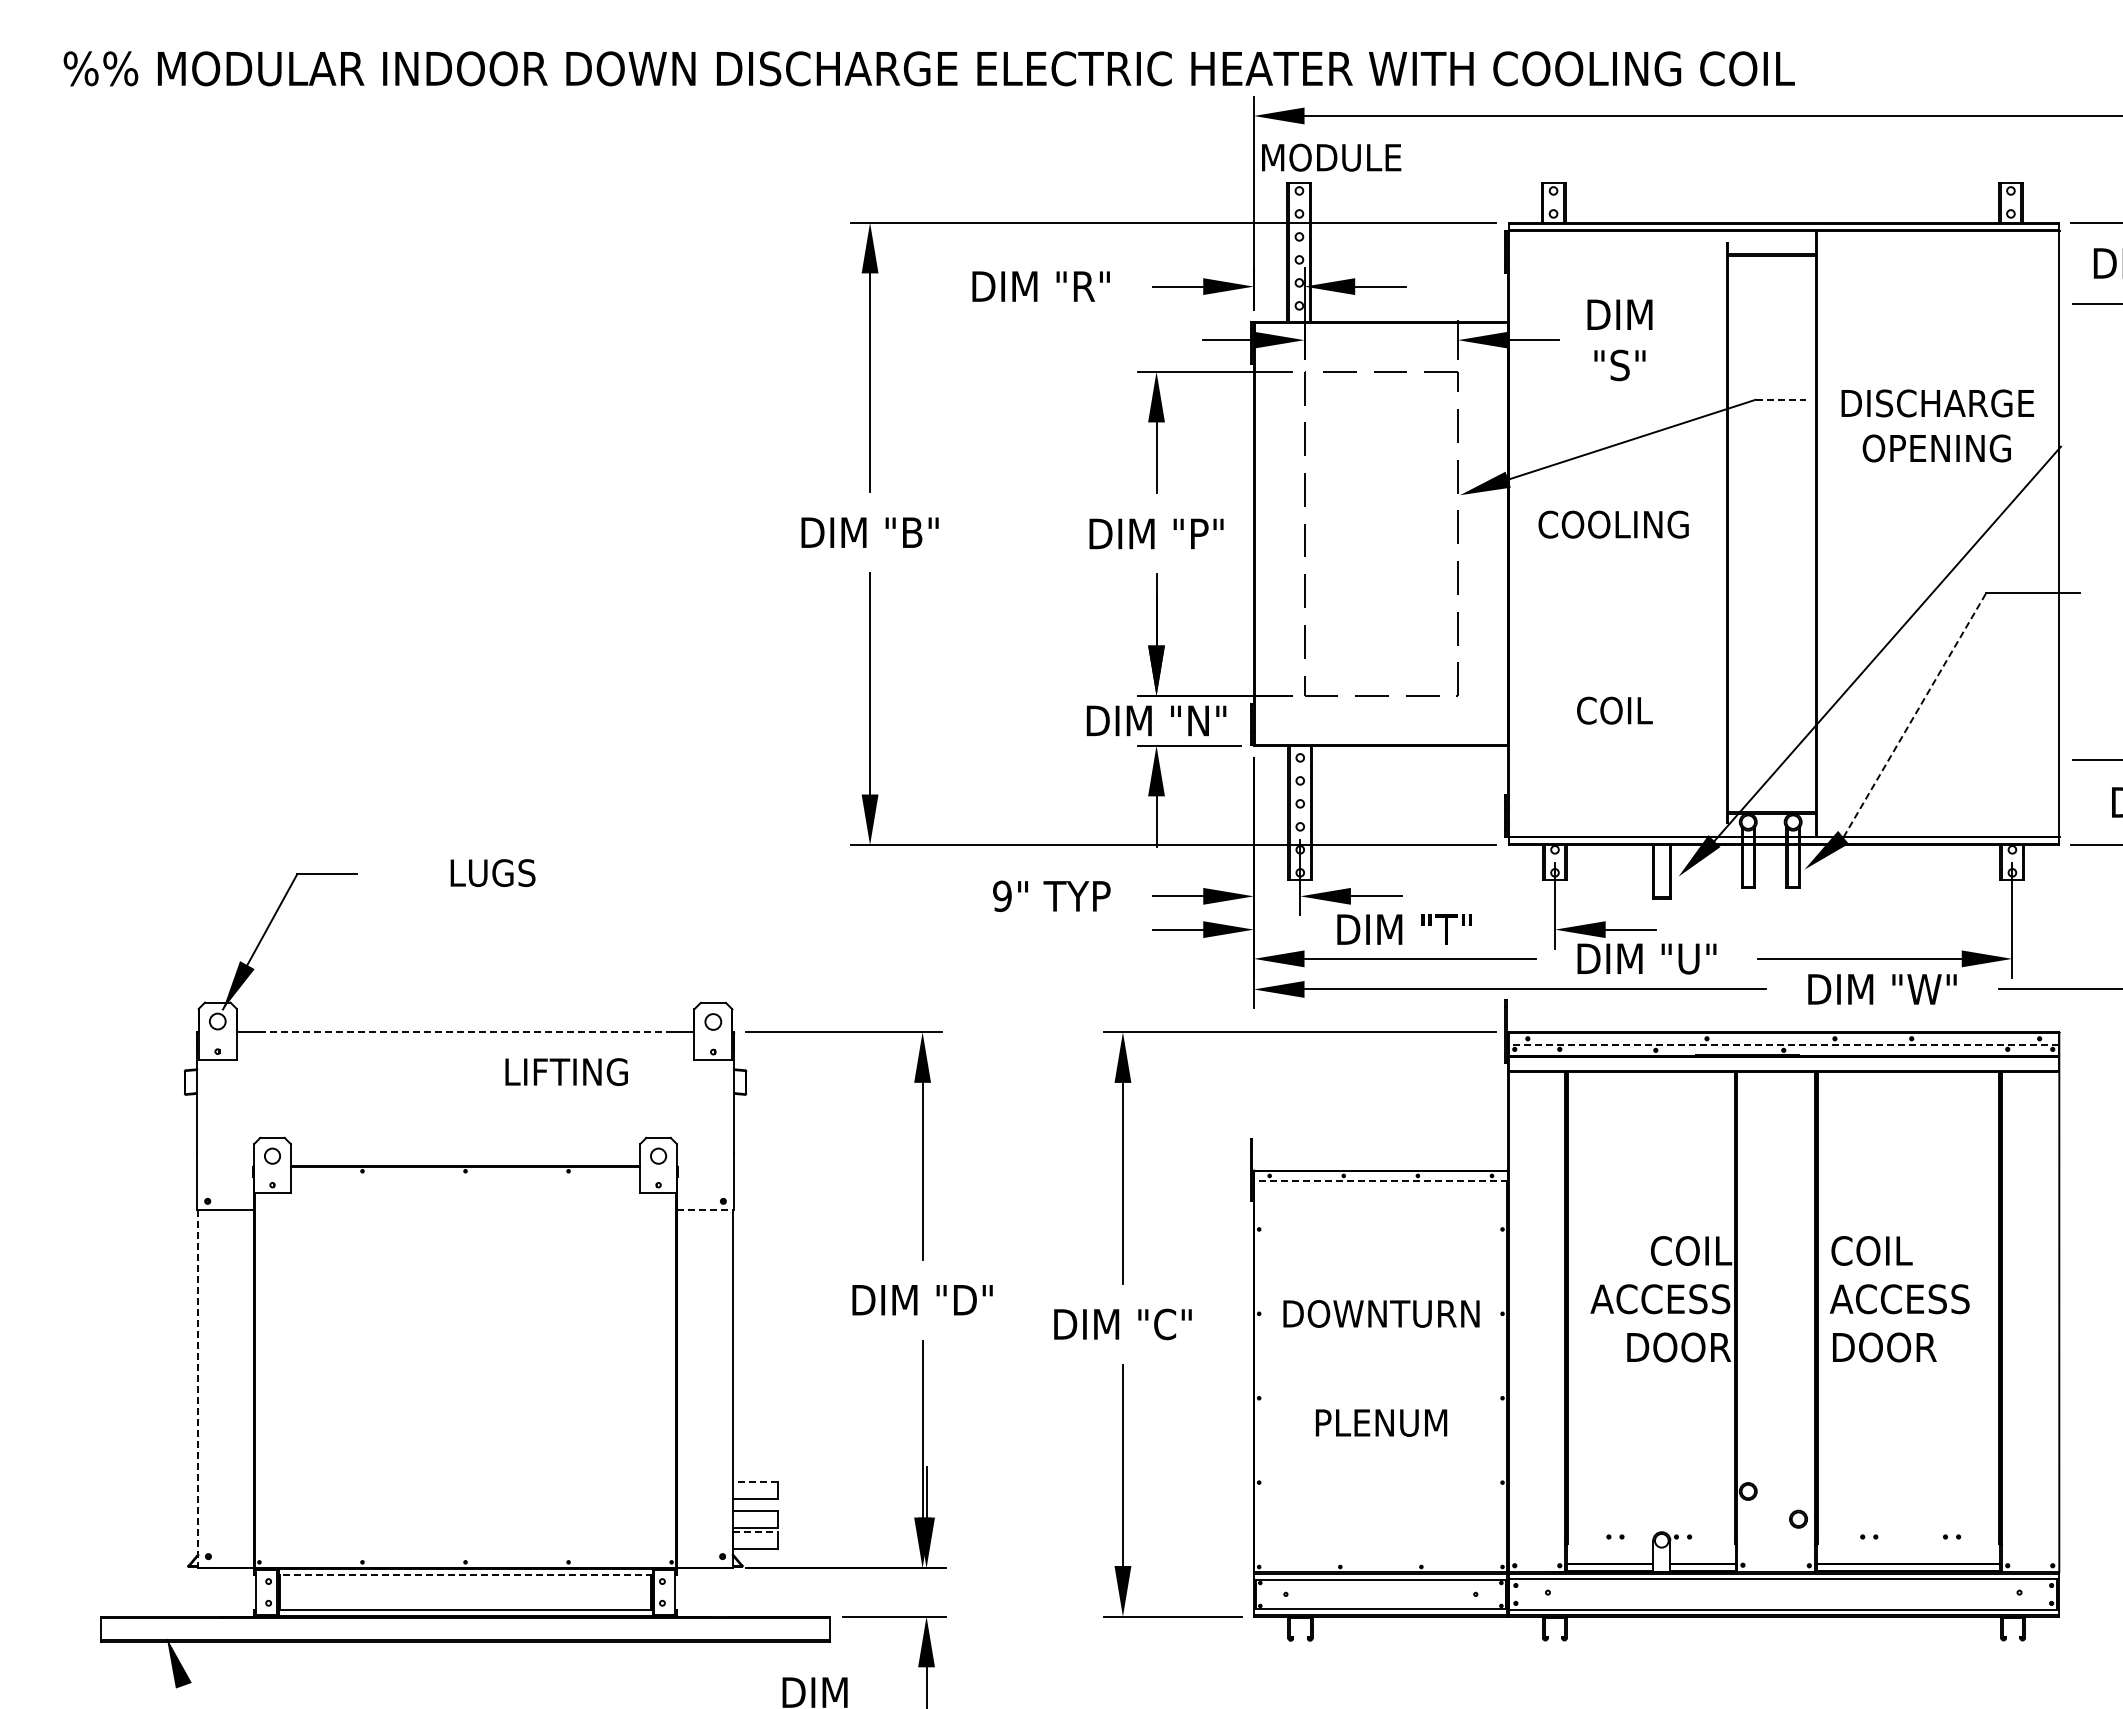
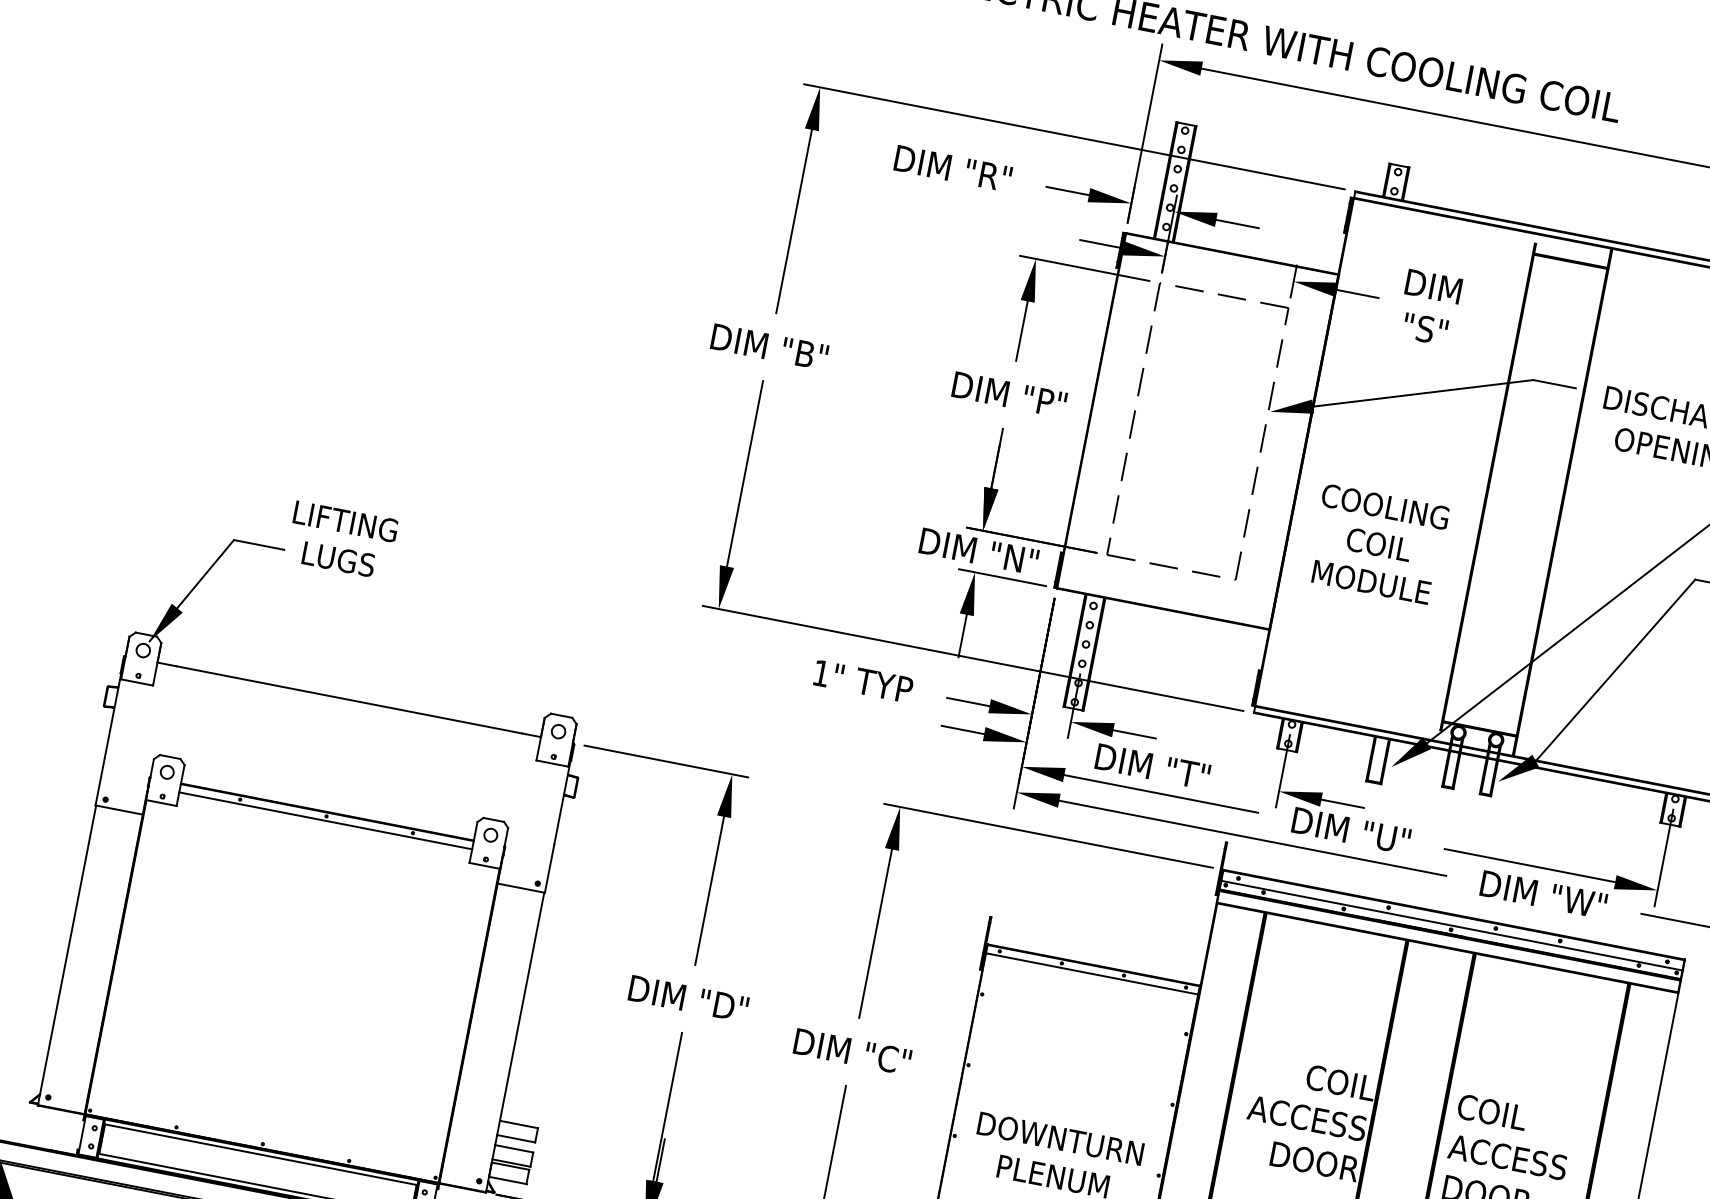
text: (1331, 157) -> (1371, 582), moved
line: (1781, 399) -> (1555, 383), dashed -> solid
text: (1613, 524) -> (1385, 506), moved
text: (1614, 710) -> (1378, 544), moved
line: (1915, 714) -> (1616, 669), dashed -> solid
text: (492, 872) -> (338, 558), moved
text: (1002, 896) -> (821, 673), 9" -> 1"
line: (466, 1032) -> (349, 700), dashed -> solid
line: (1783, 1045) -> (1451, 925), dashed -> solid
text: (566, 1071) -> (345, 521), moved
line: (465, 1176) -> (325, 820), added
line: (1380, 1181) -> (1091, 974), dashed -> solid
line: (705, 1210) -> (521, 888), dashed -> solid
text: (1381, 1313) -> (1060, 1138), moved
line: (198, 1389) -> (67, 955), dashed -> solid
line: (755, 1482) -> (518, 1124), dashed -> solid
line: (755, 1532) -> (510, 1166), dashed -> solid
line: (465, 1574) -> (260, 1154), dashed -> solid

